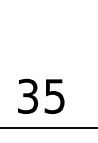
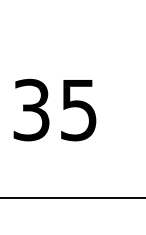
text: (41, 95) -> (55, 108), moved

